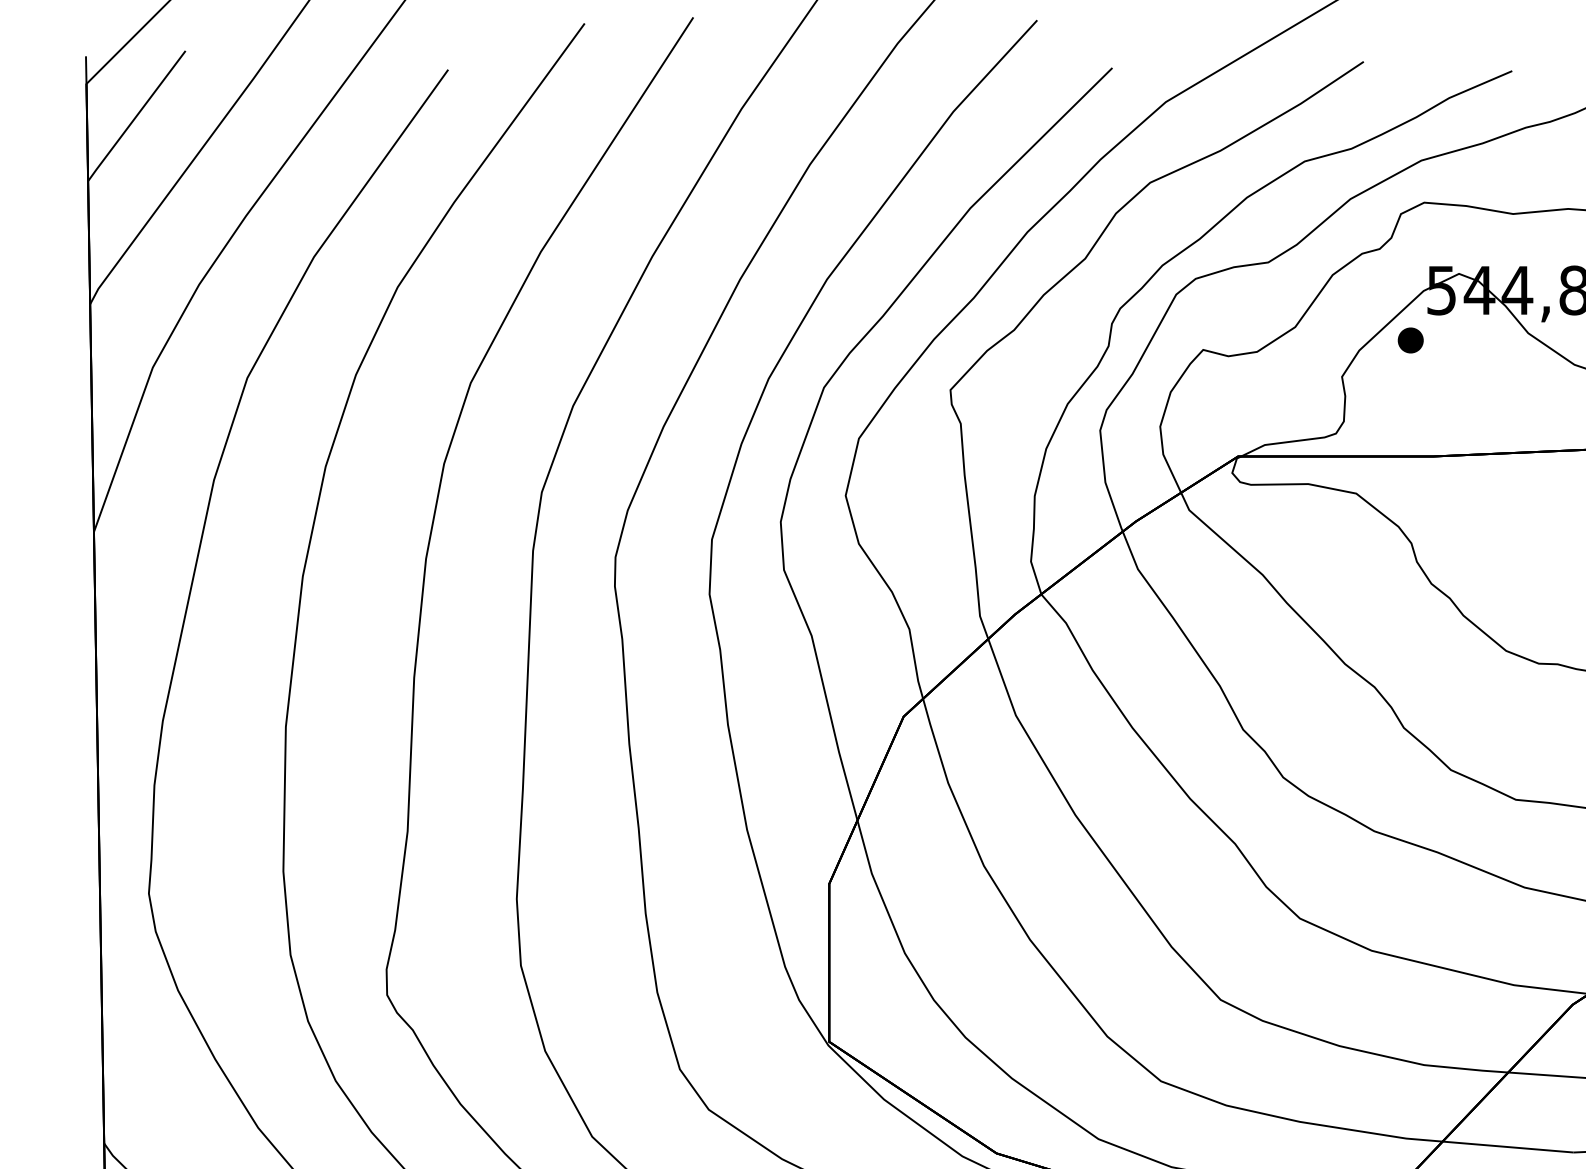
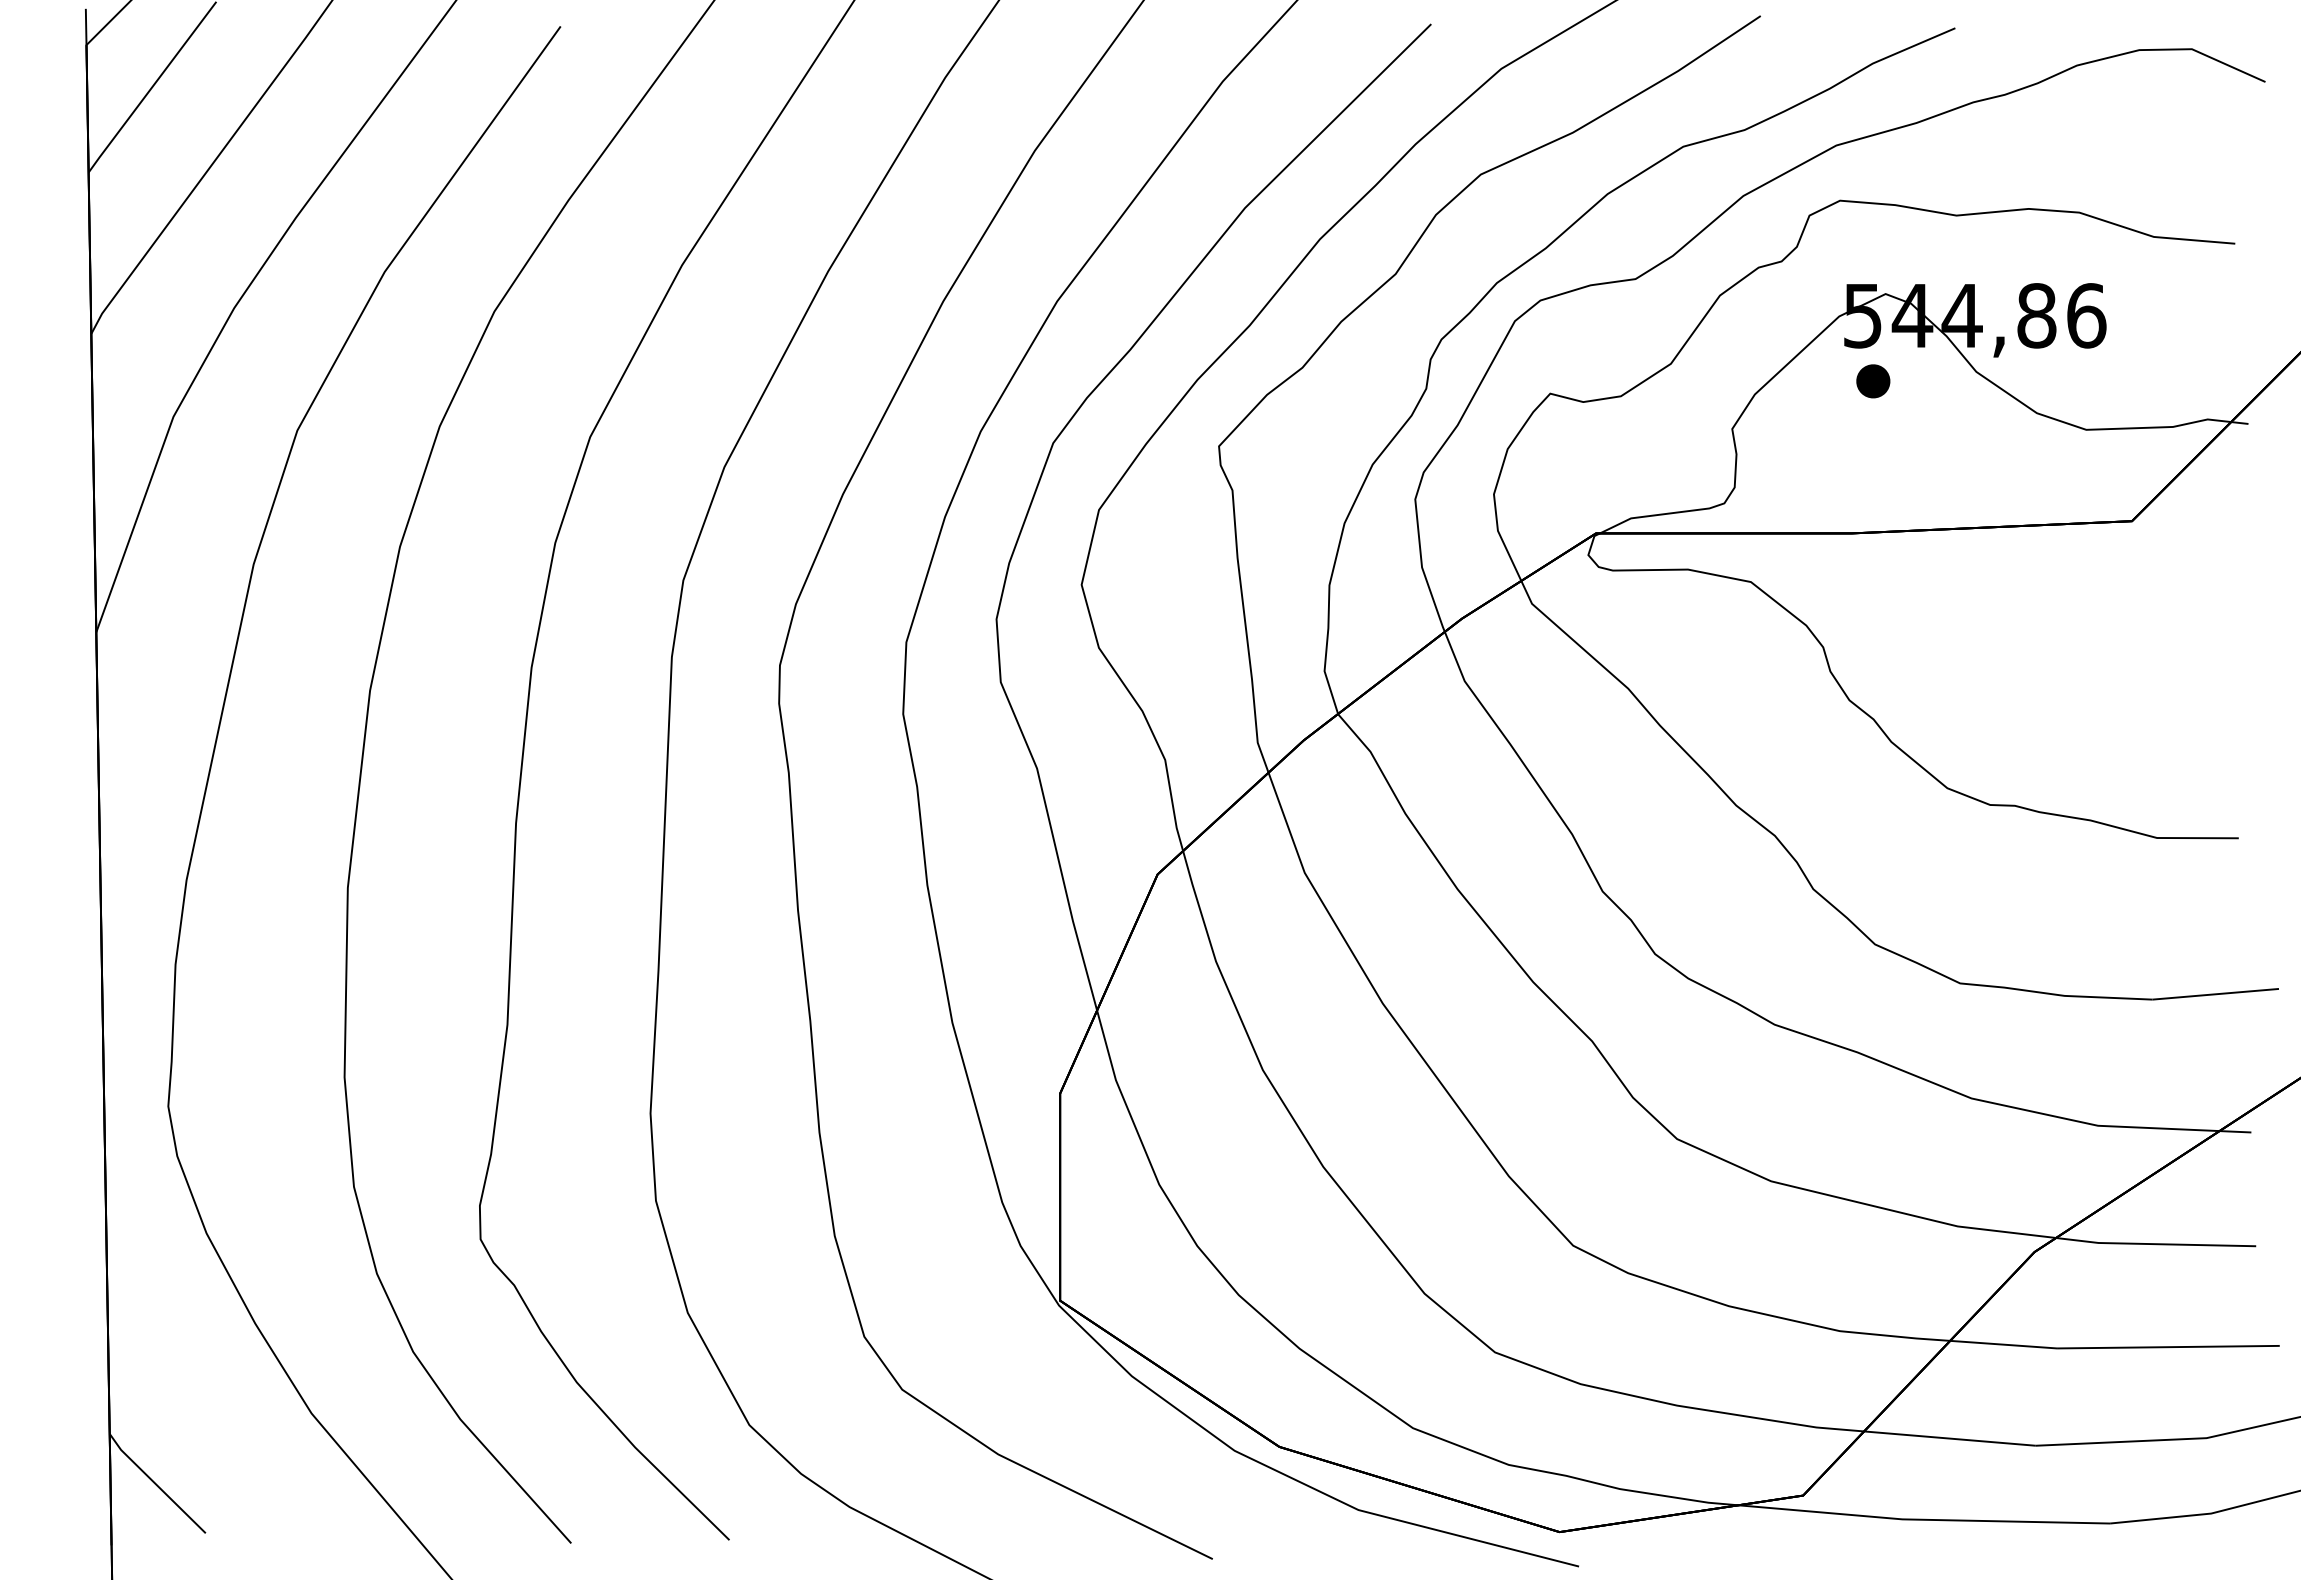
part: (1410, 340) -> (1873, 381), moved

